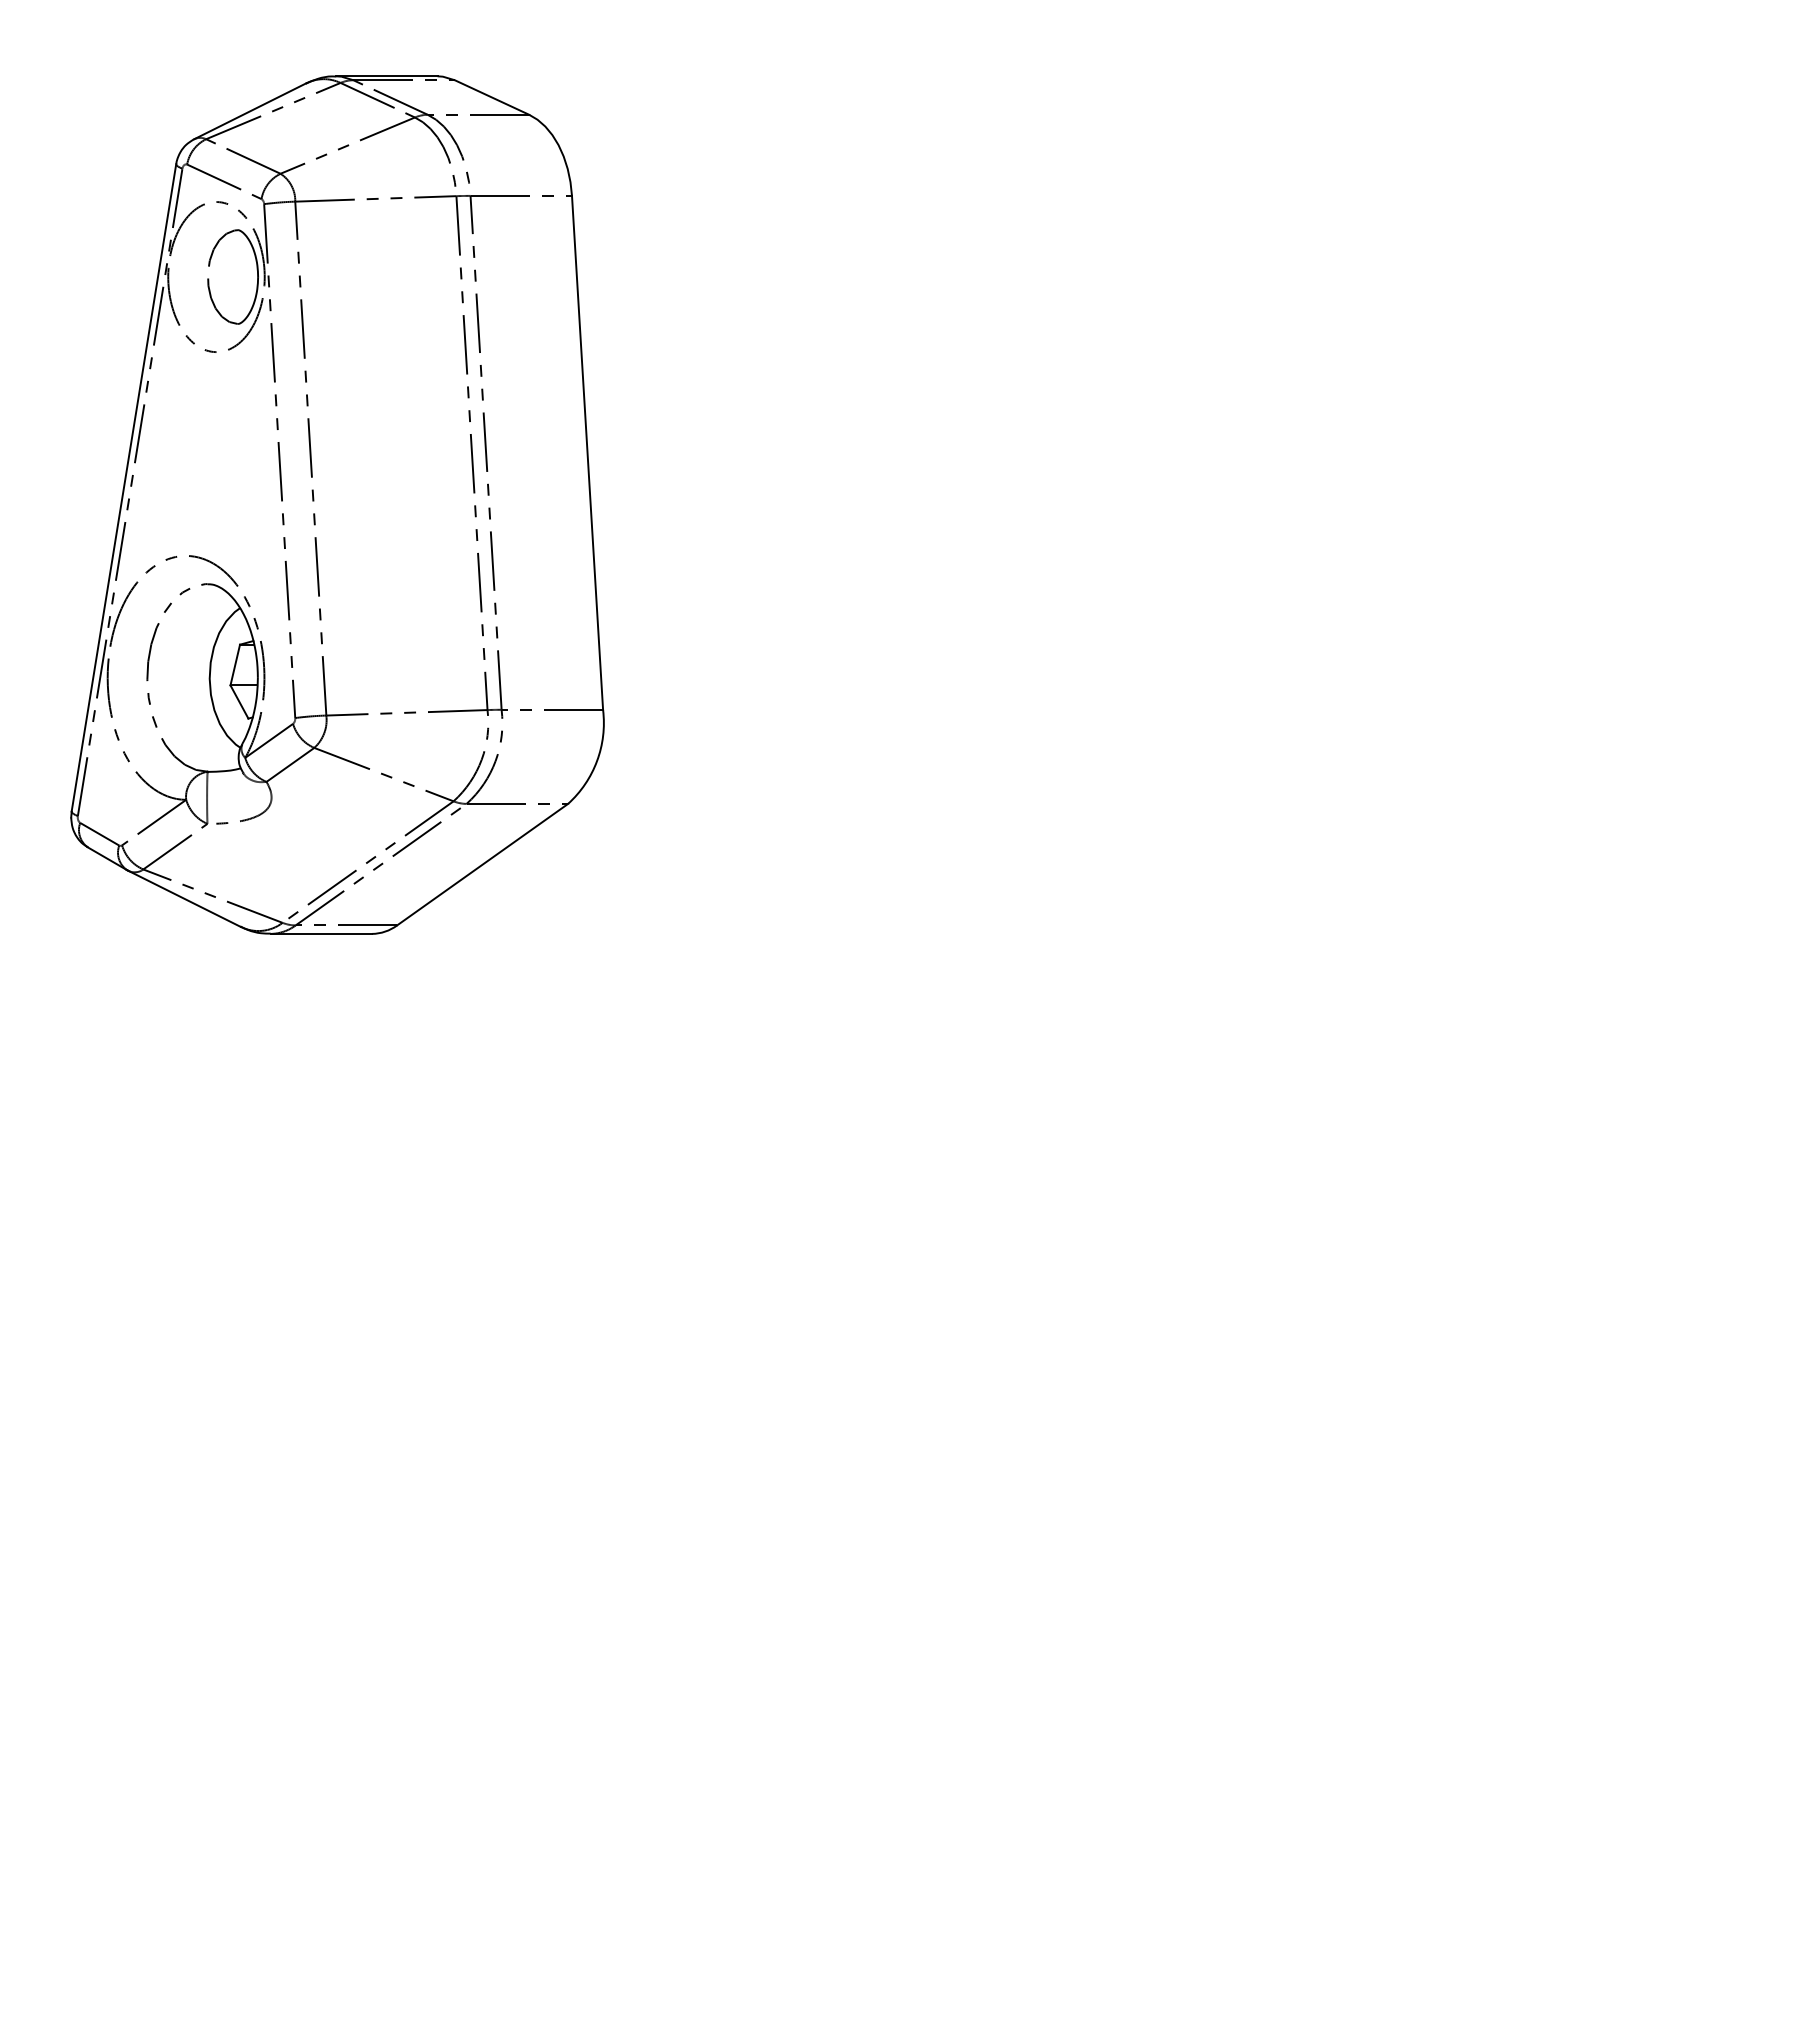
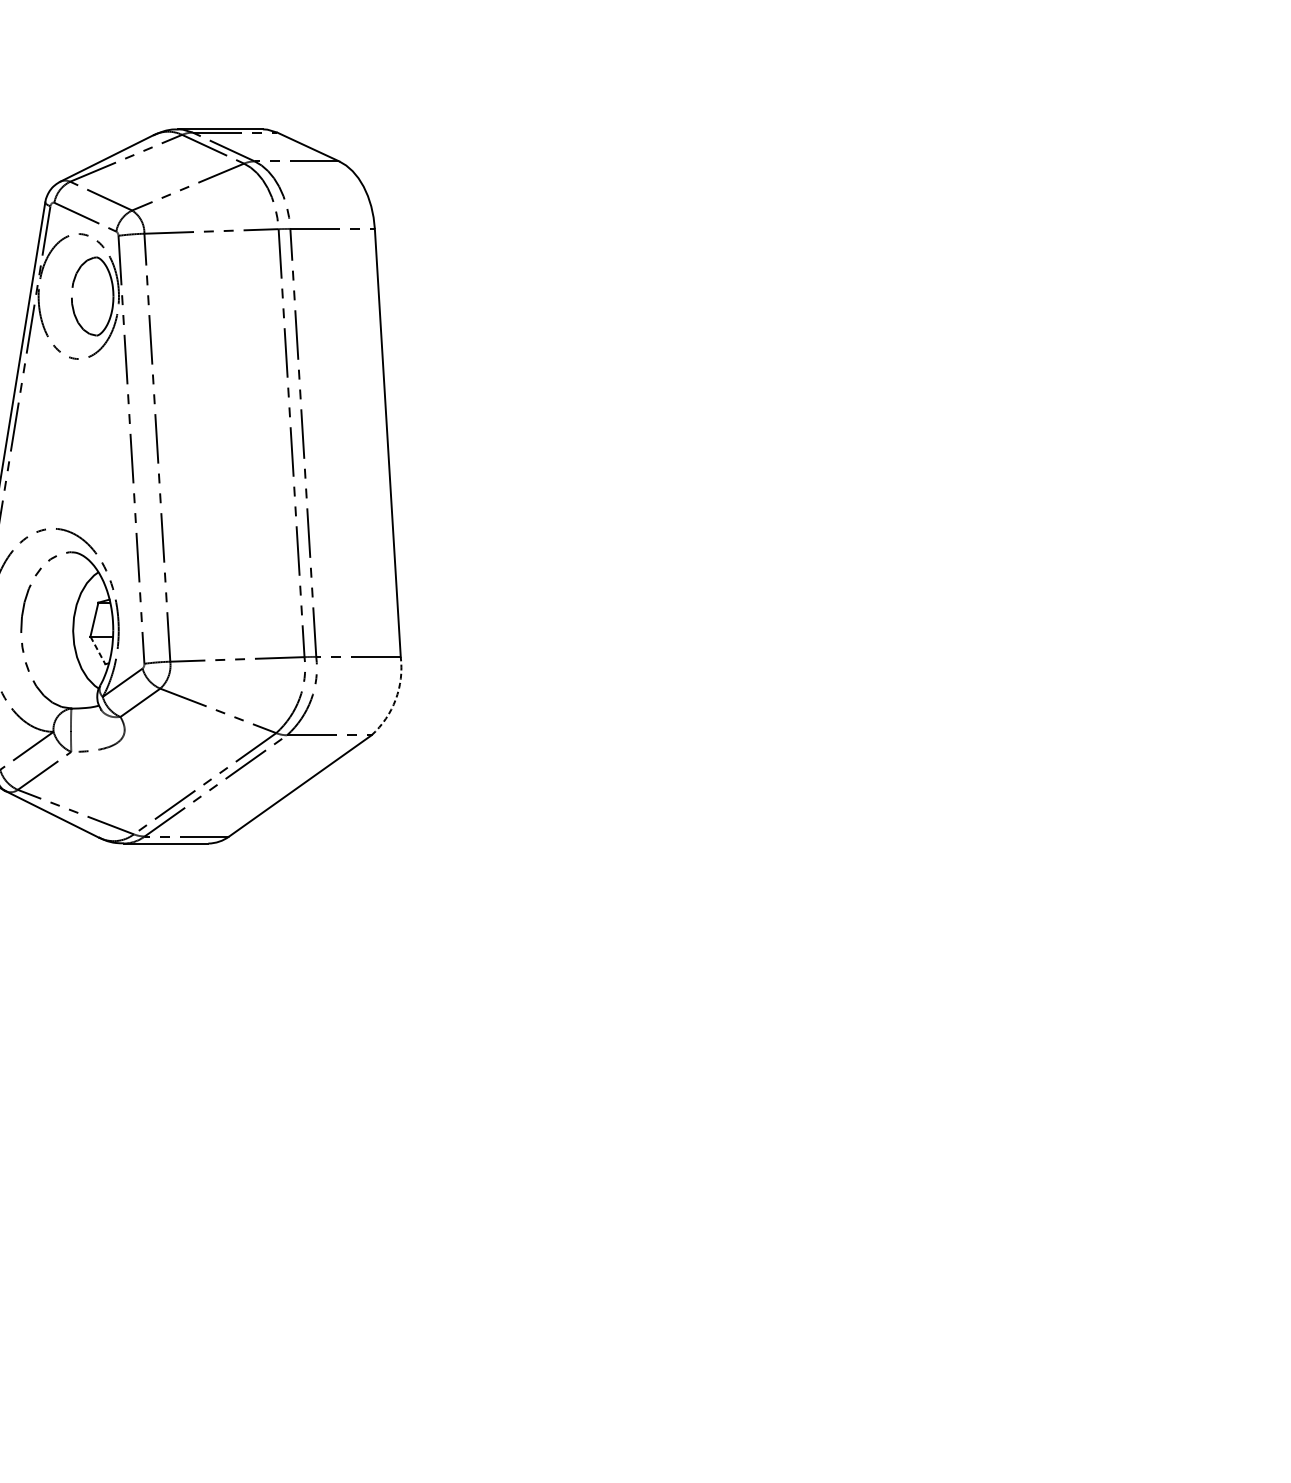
line: (239, 702) -> (97, 650), solid -> dashed
arc: (597, 761) -> (396, 699), solid -> dashed

